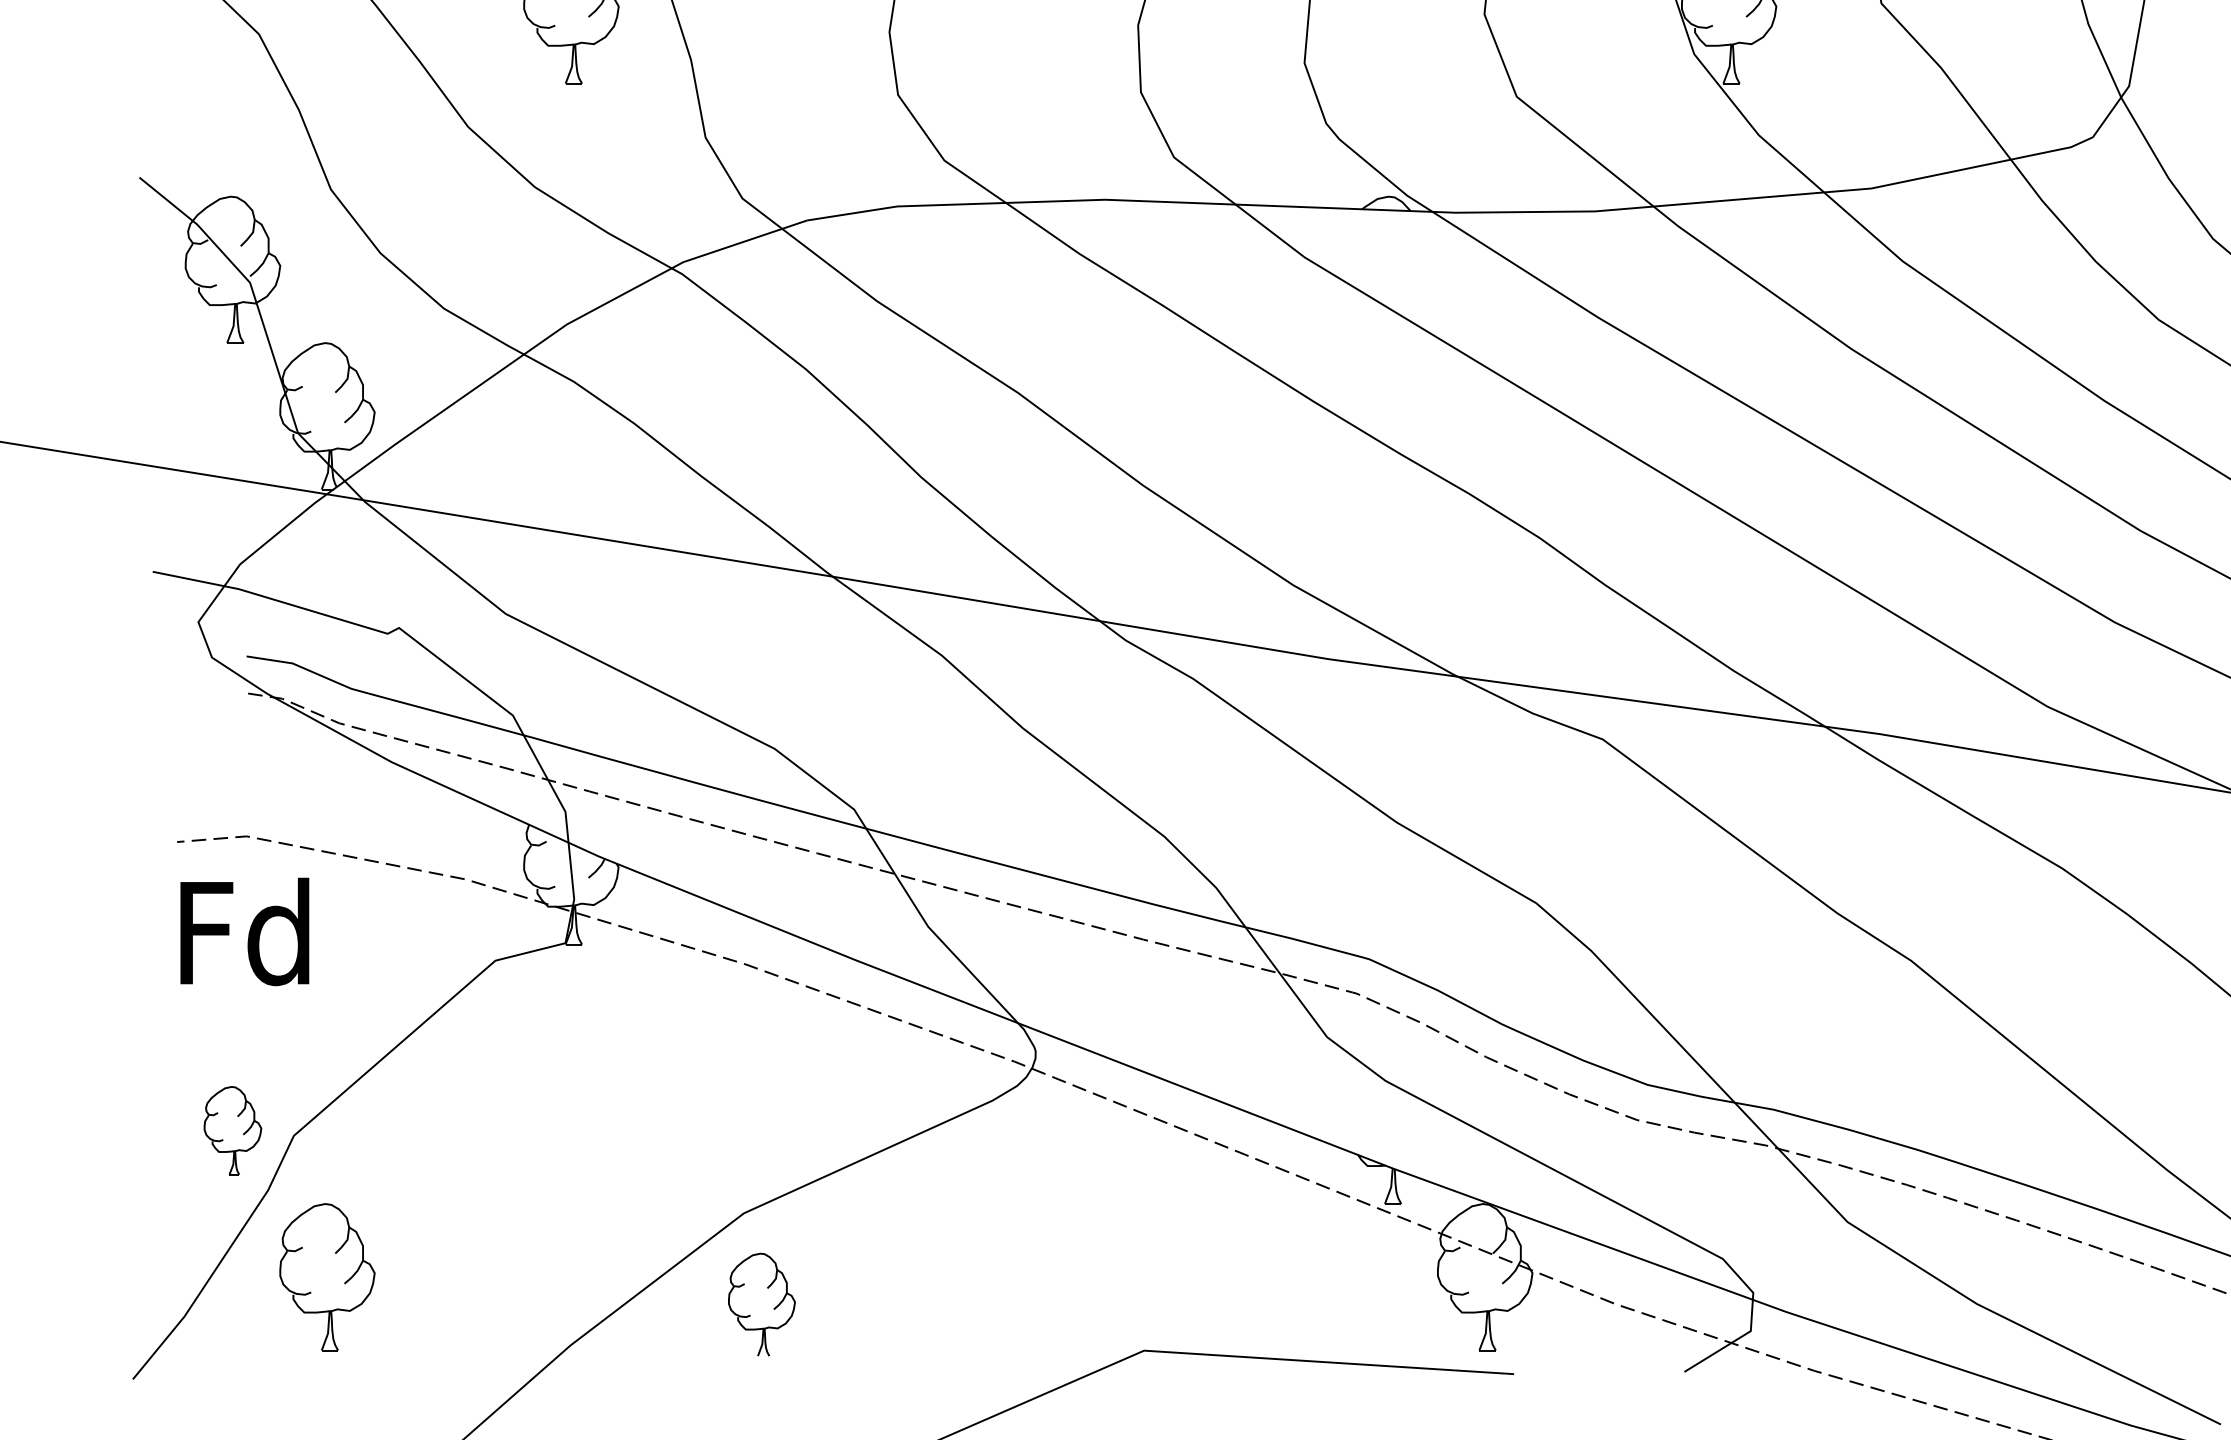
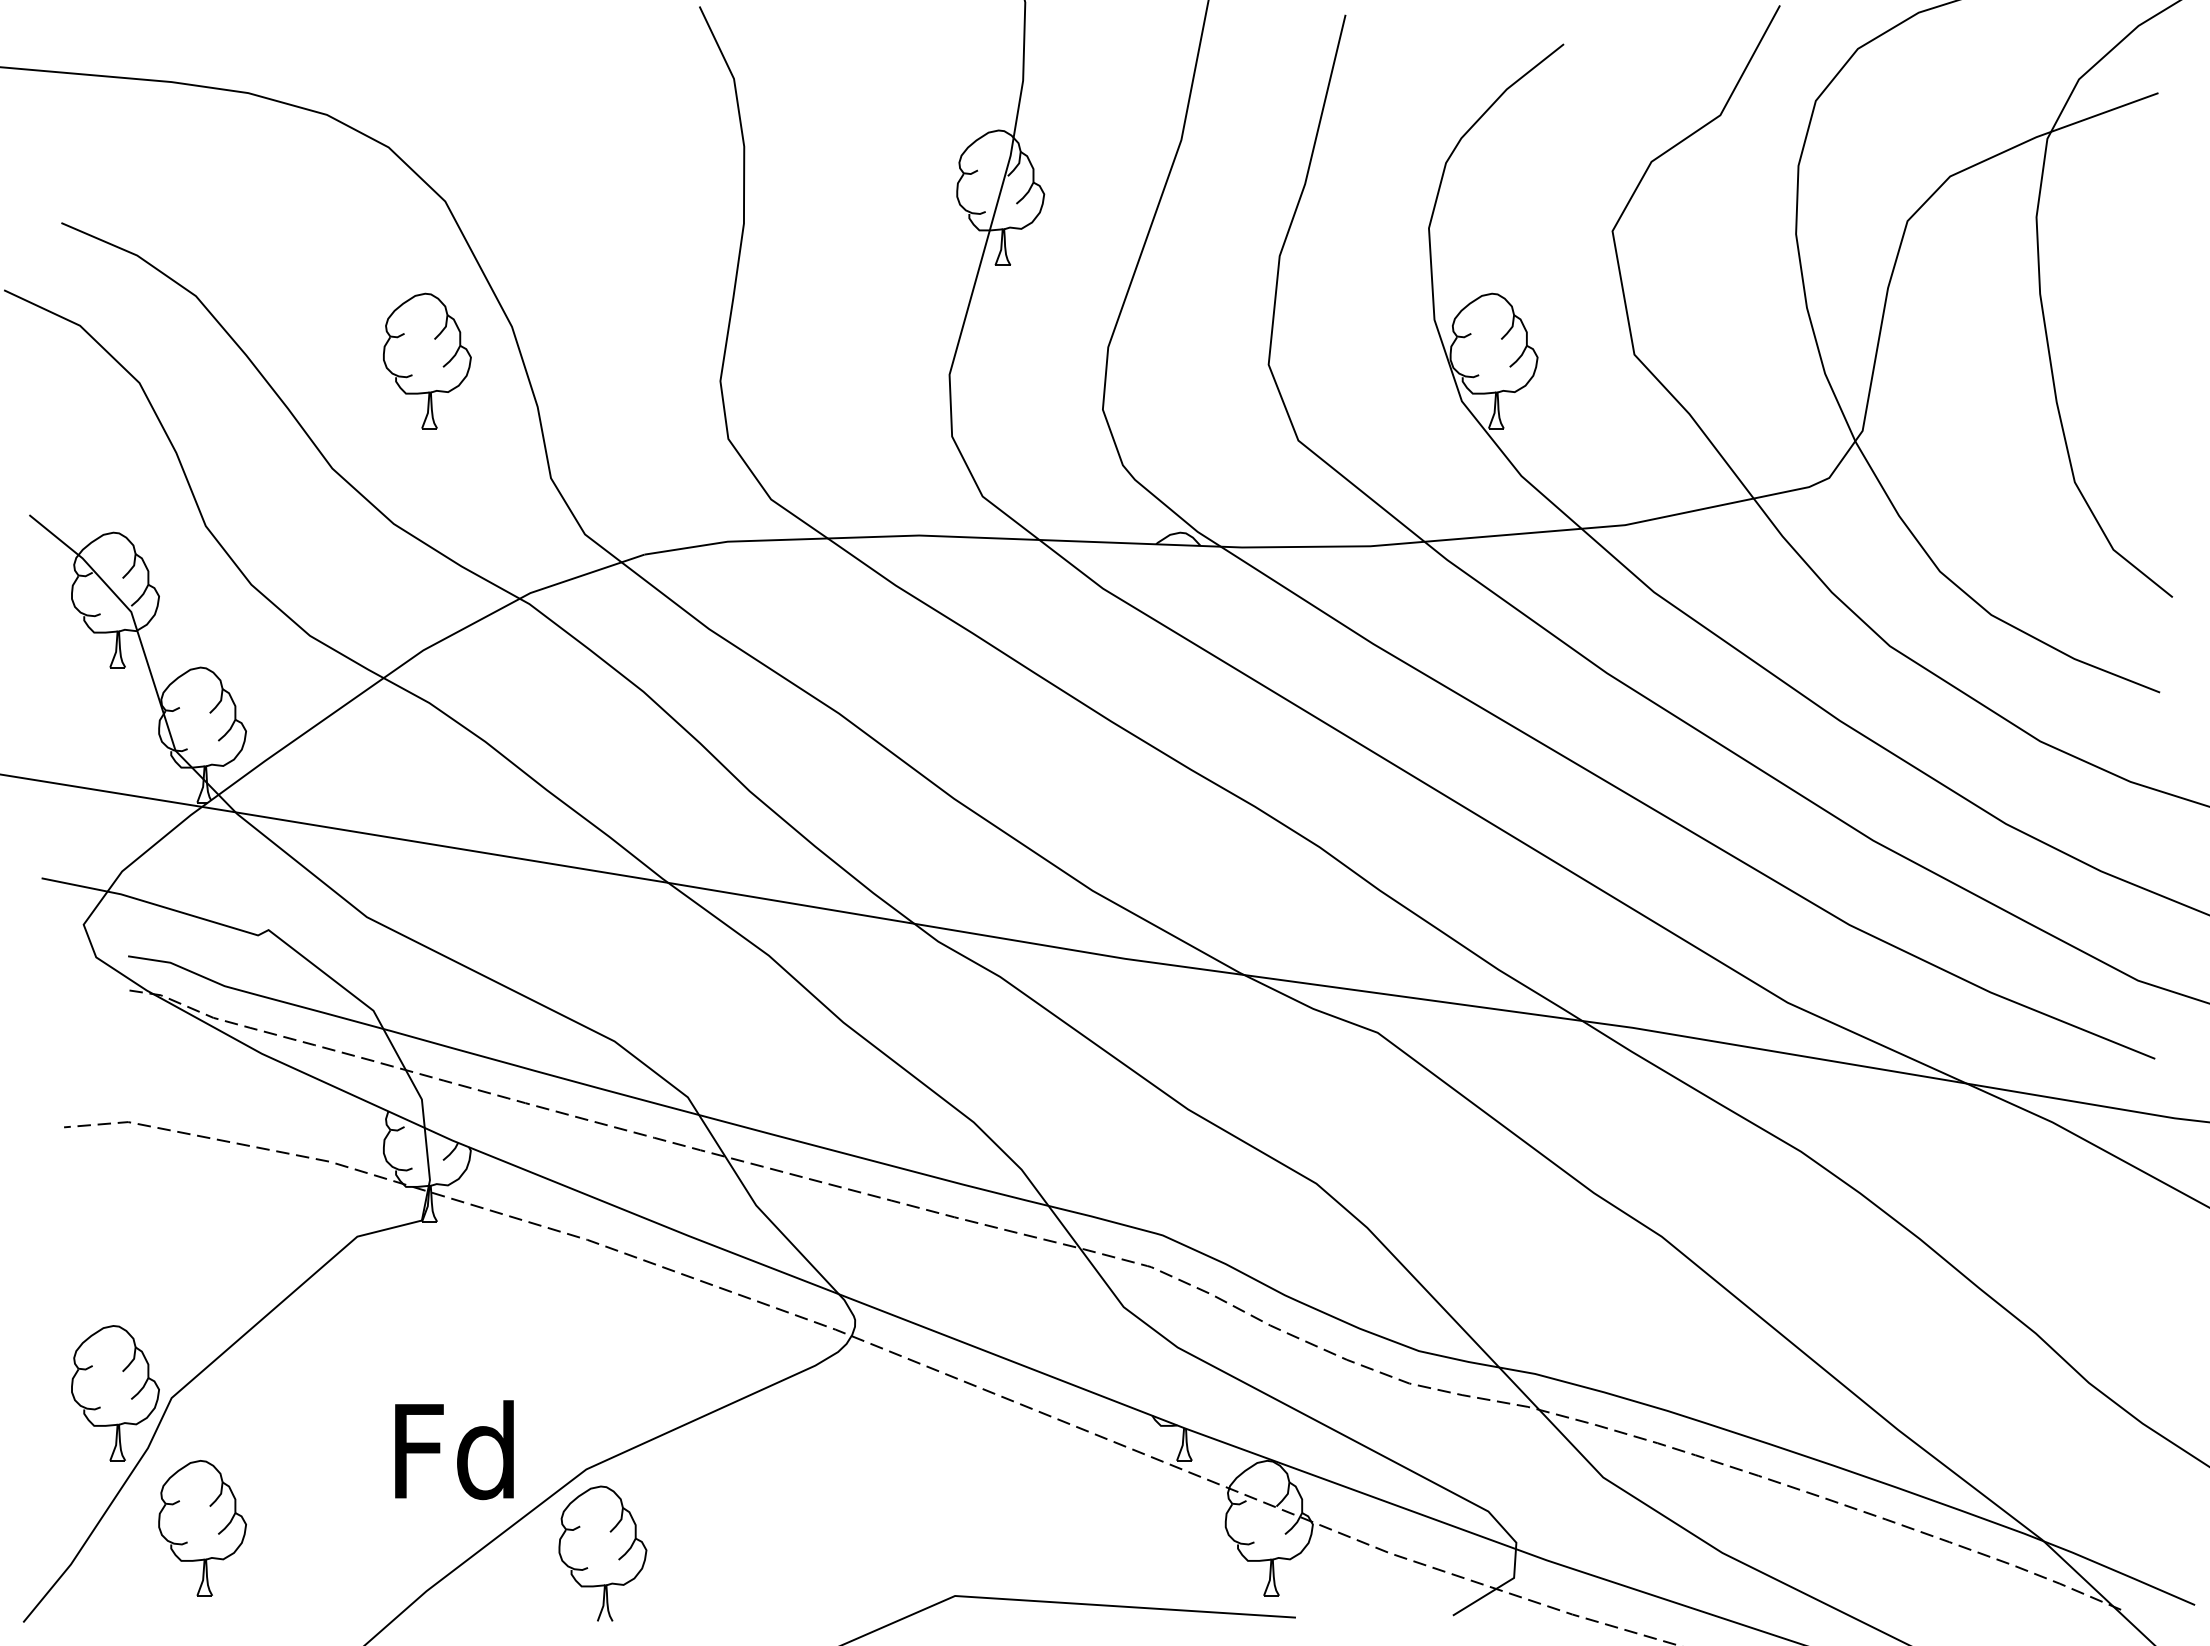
text: (244, 932) -> (454, 1450), moved
part: (232, 1130) -> (115, 1393), size x1.67
part: (761, 1304) -> (602, 1553), size x1.43

